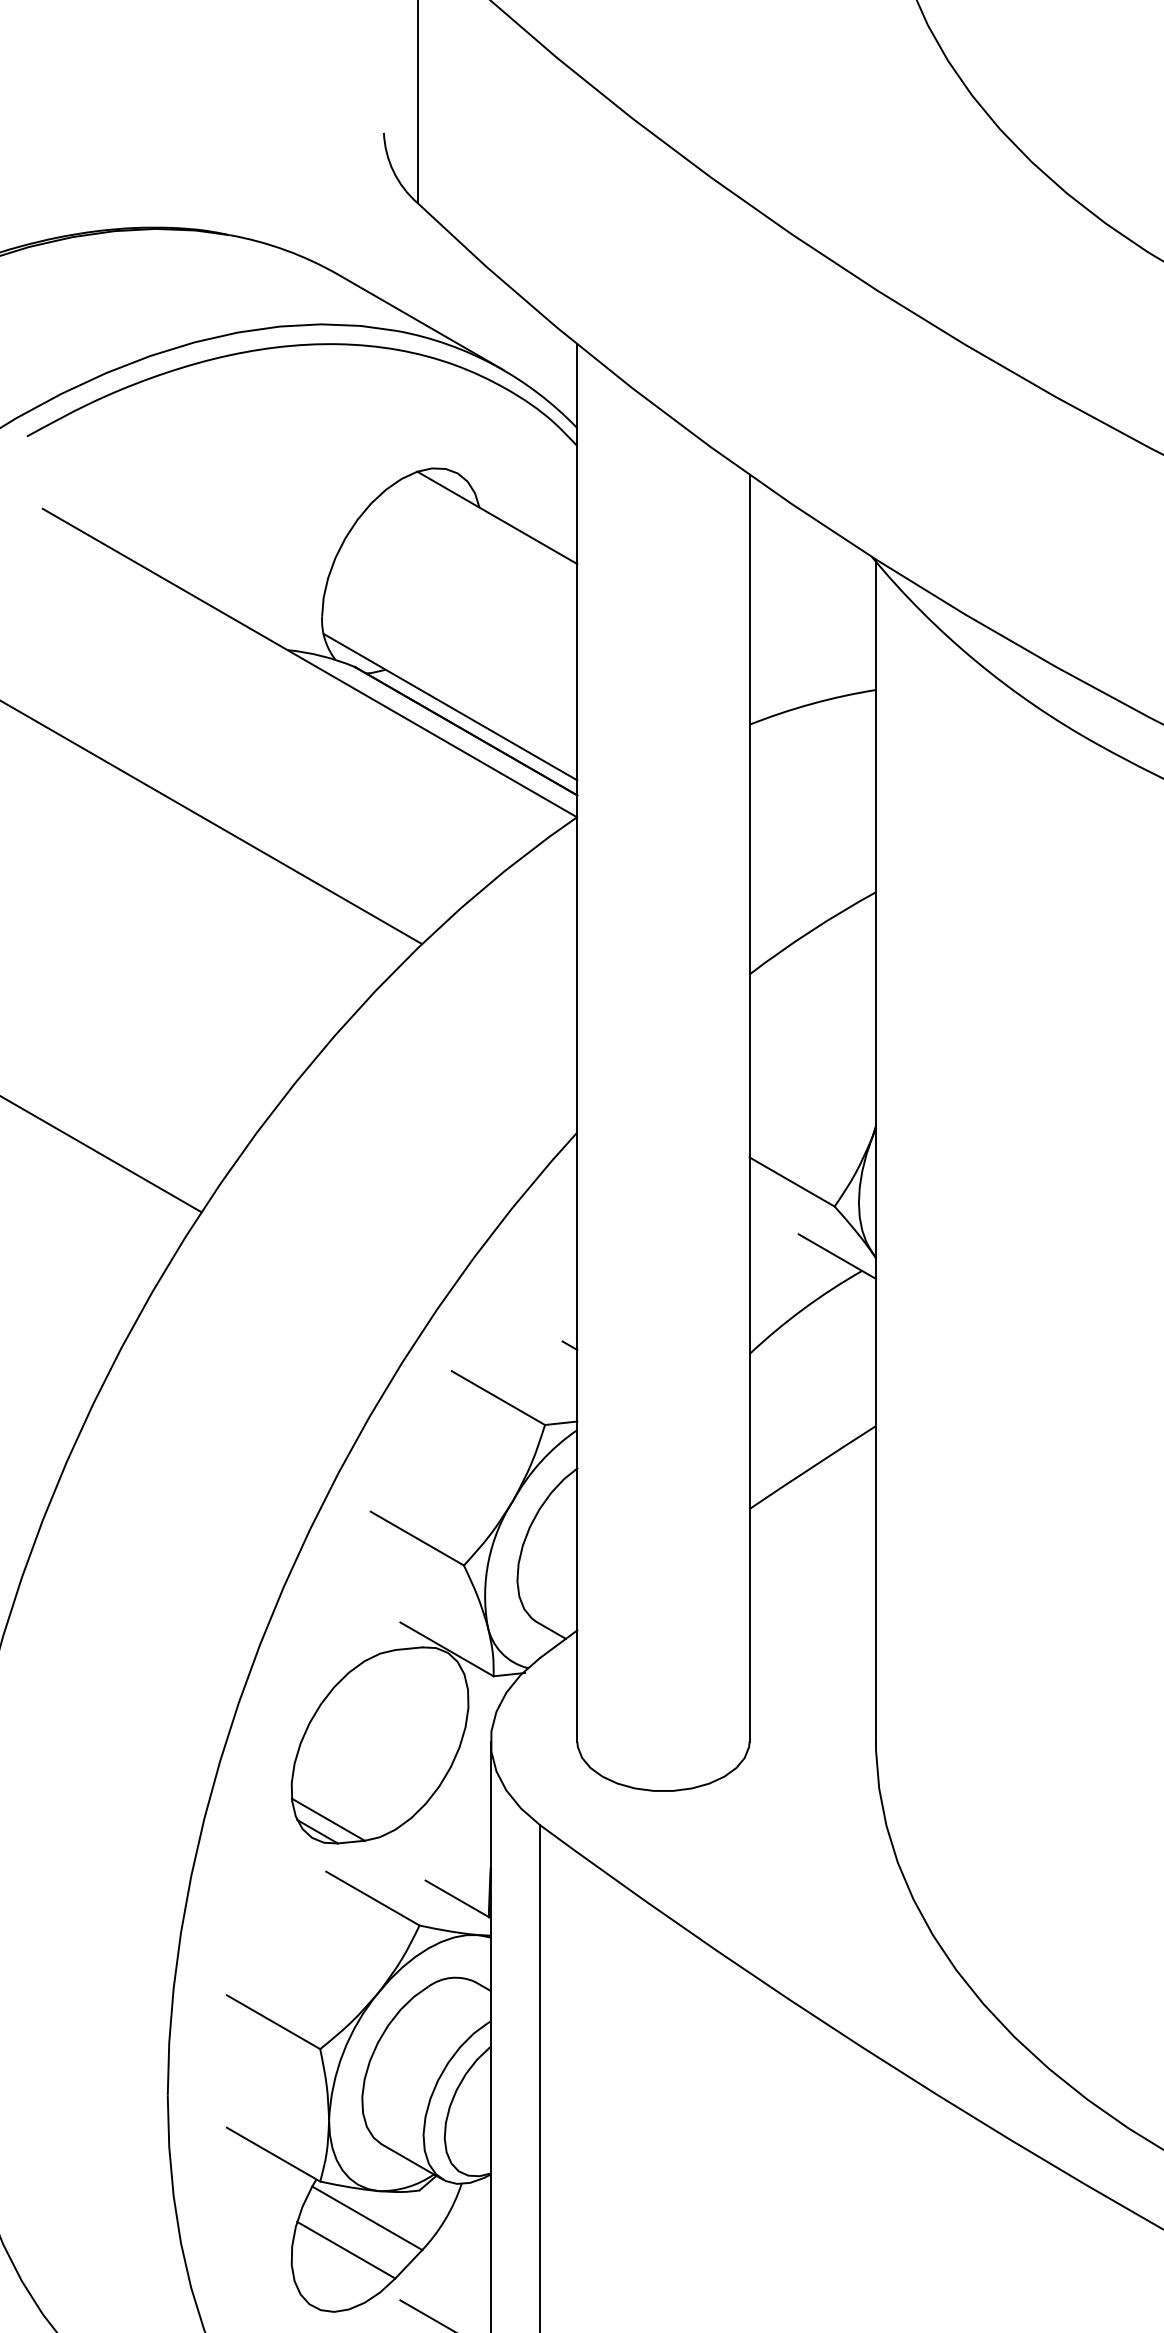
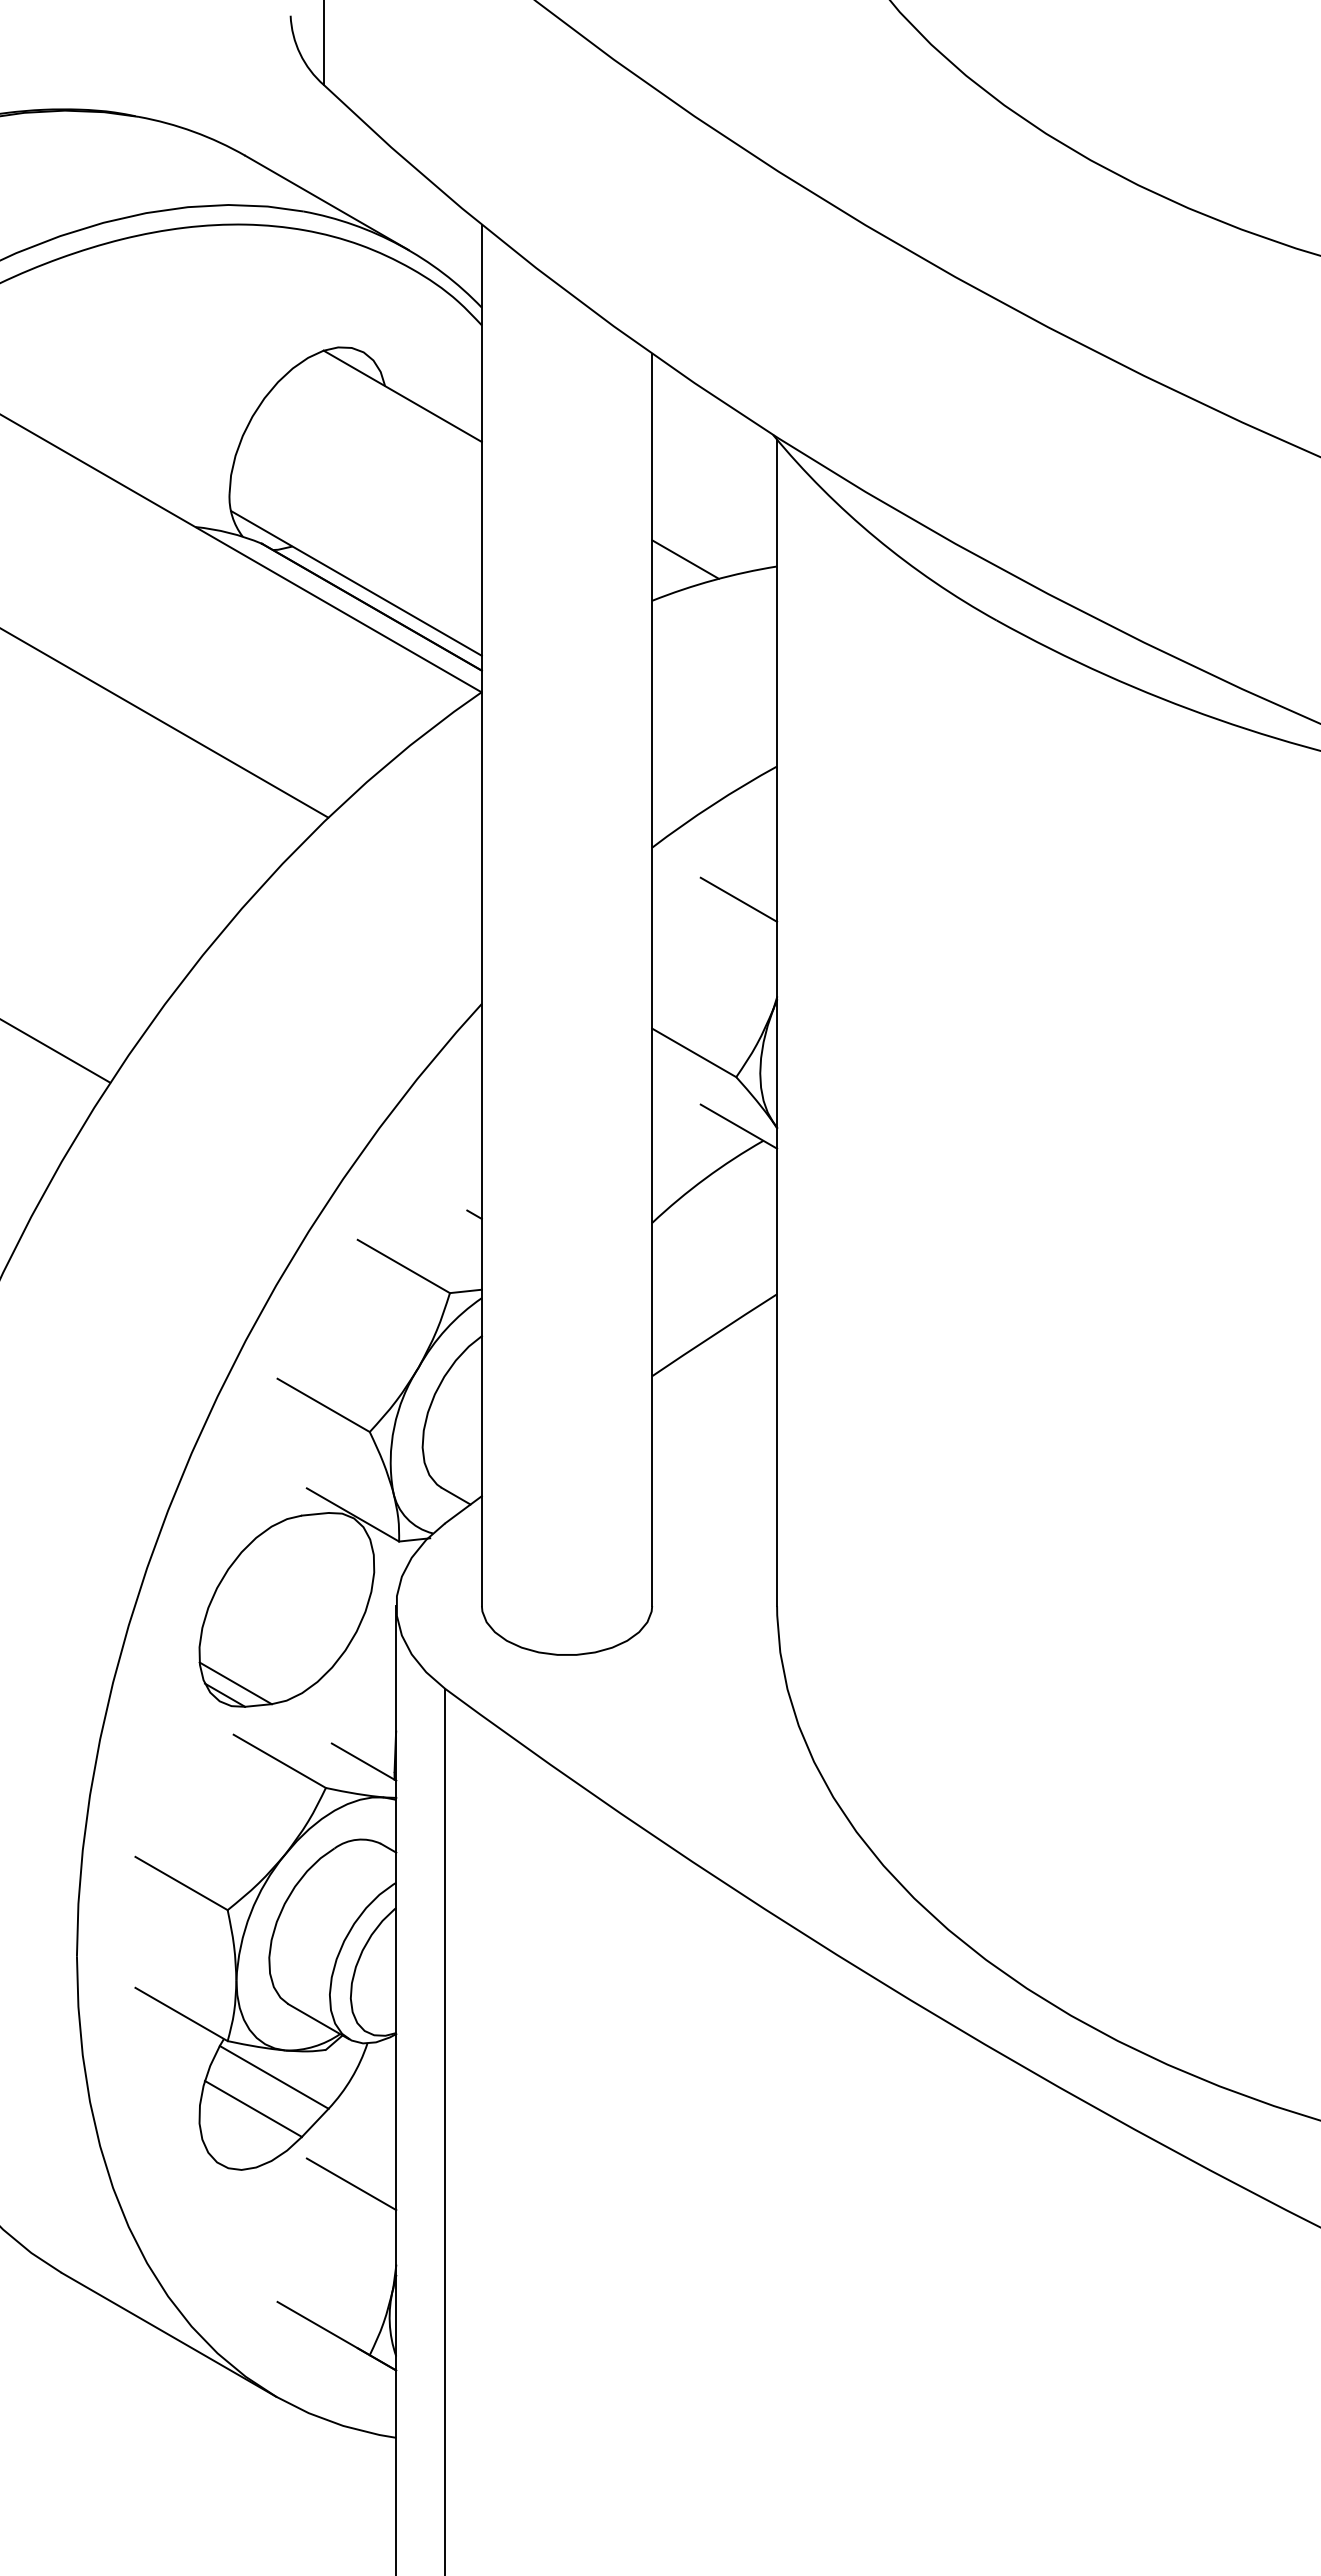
line: (783, 682) -> (685, 559), added
line: (836, 1026) -> (738, 899), added

